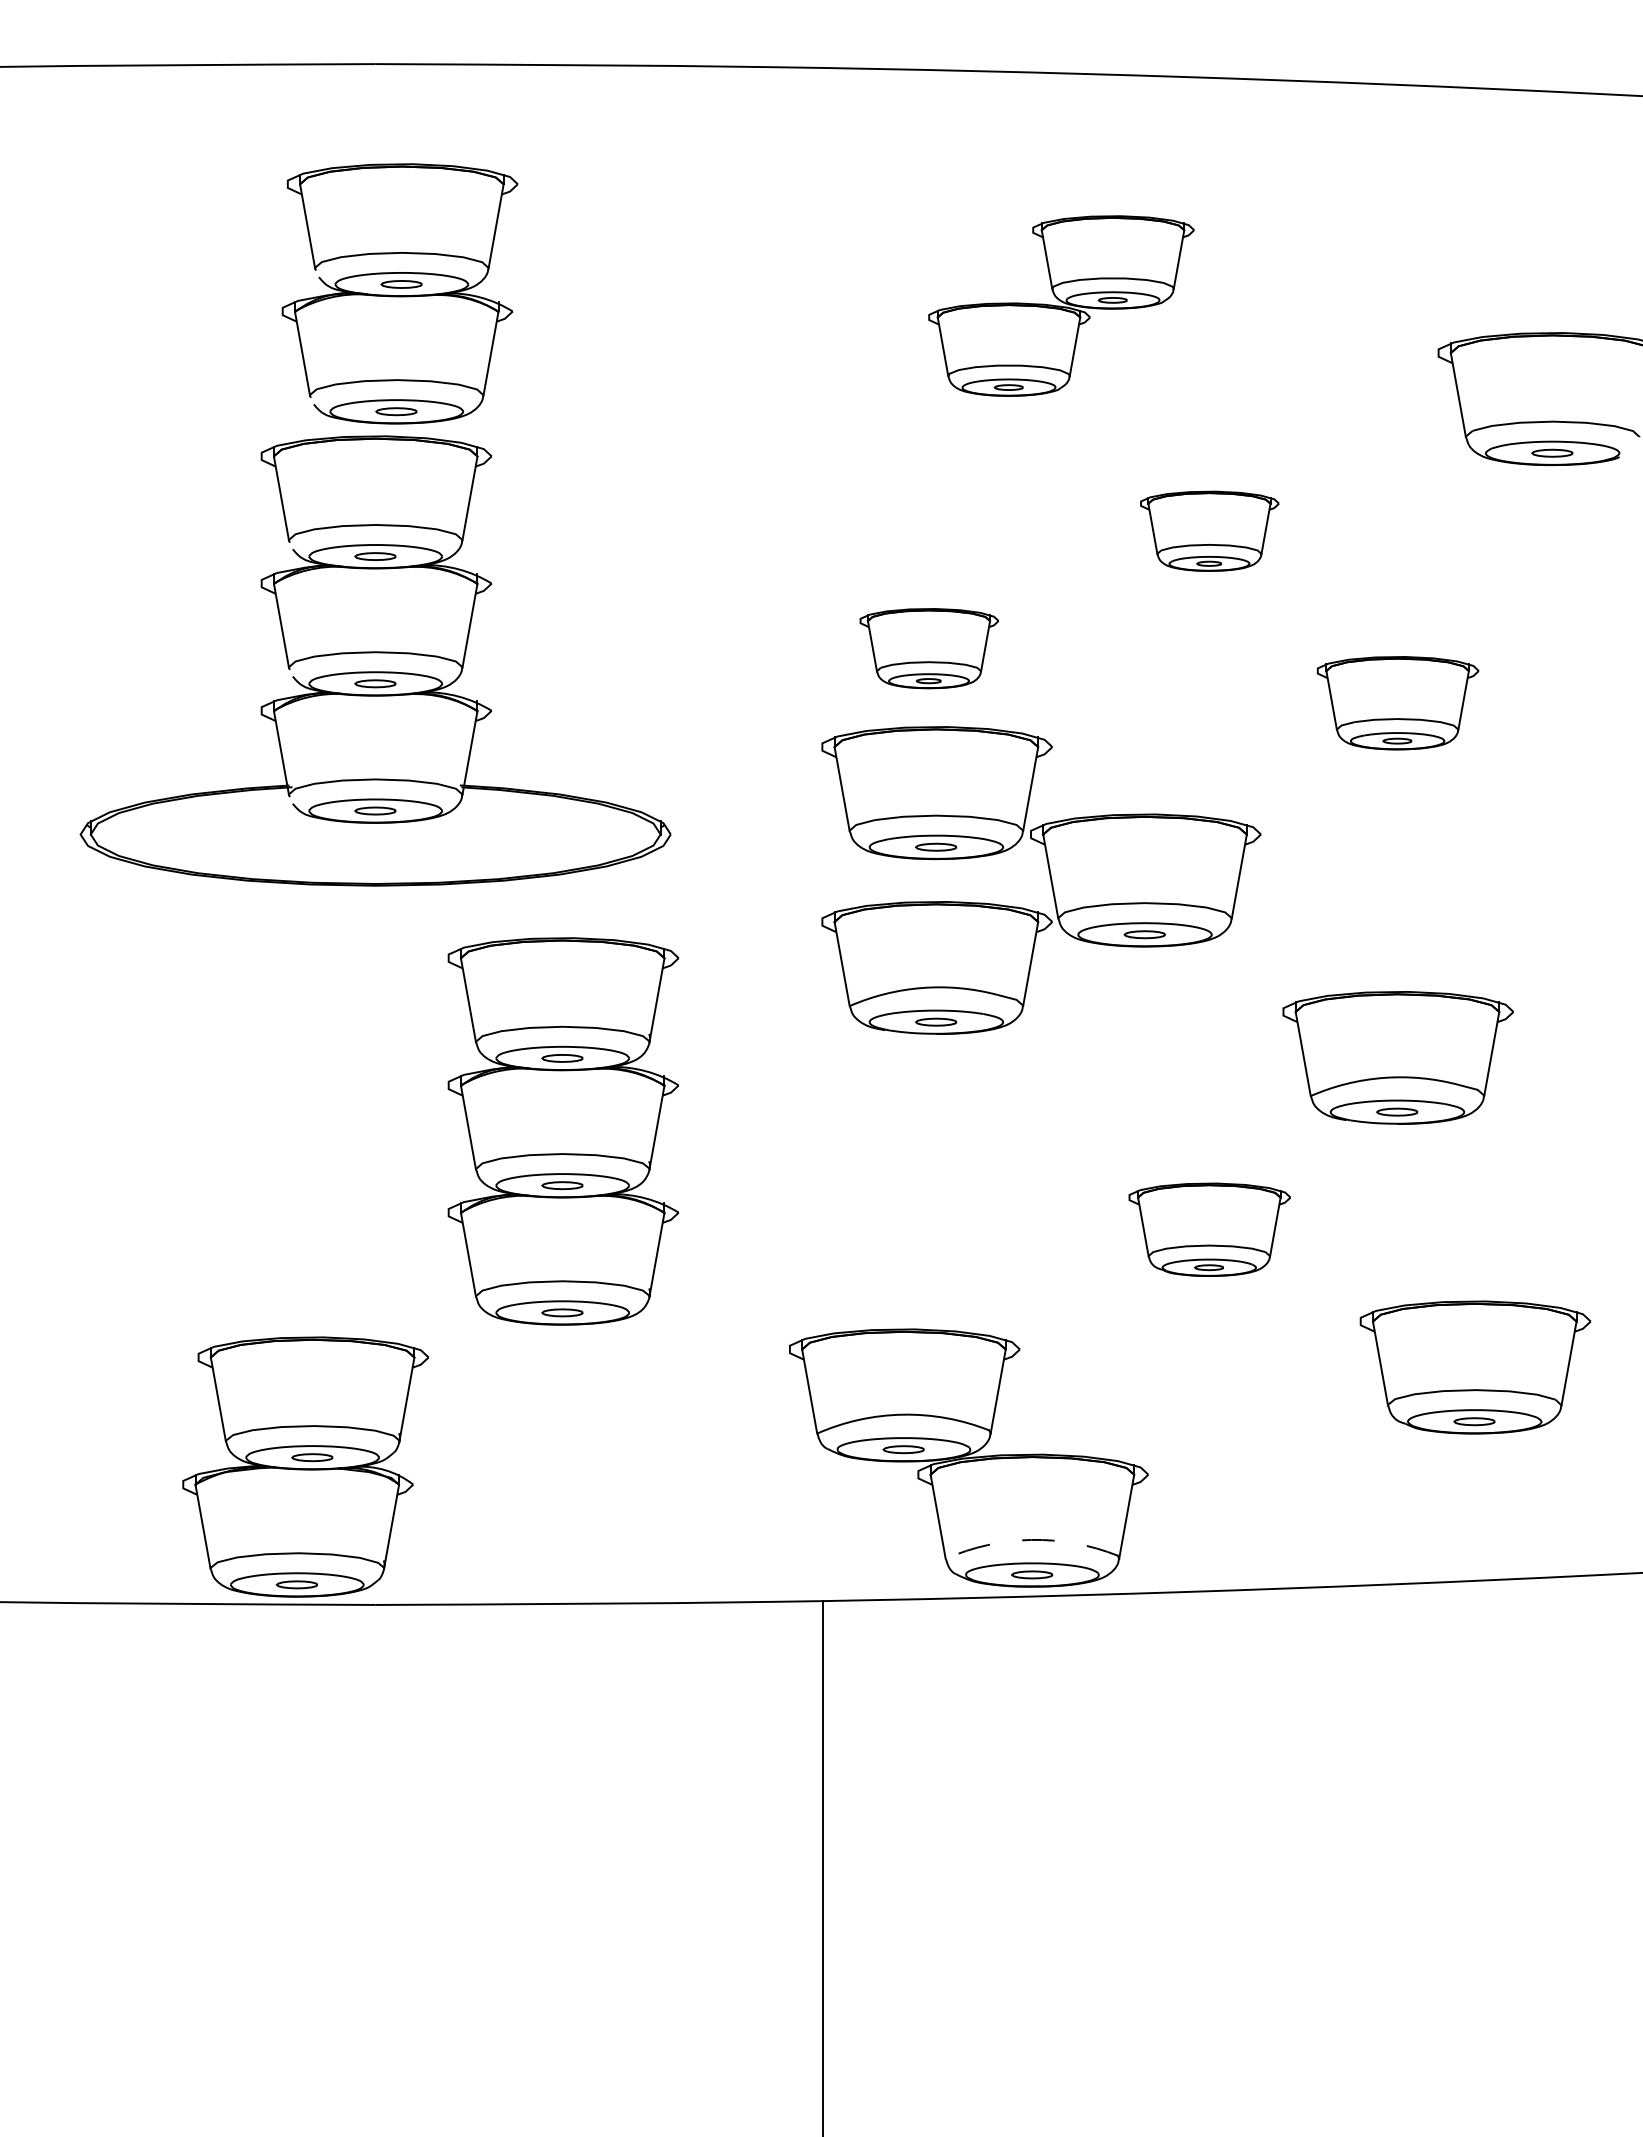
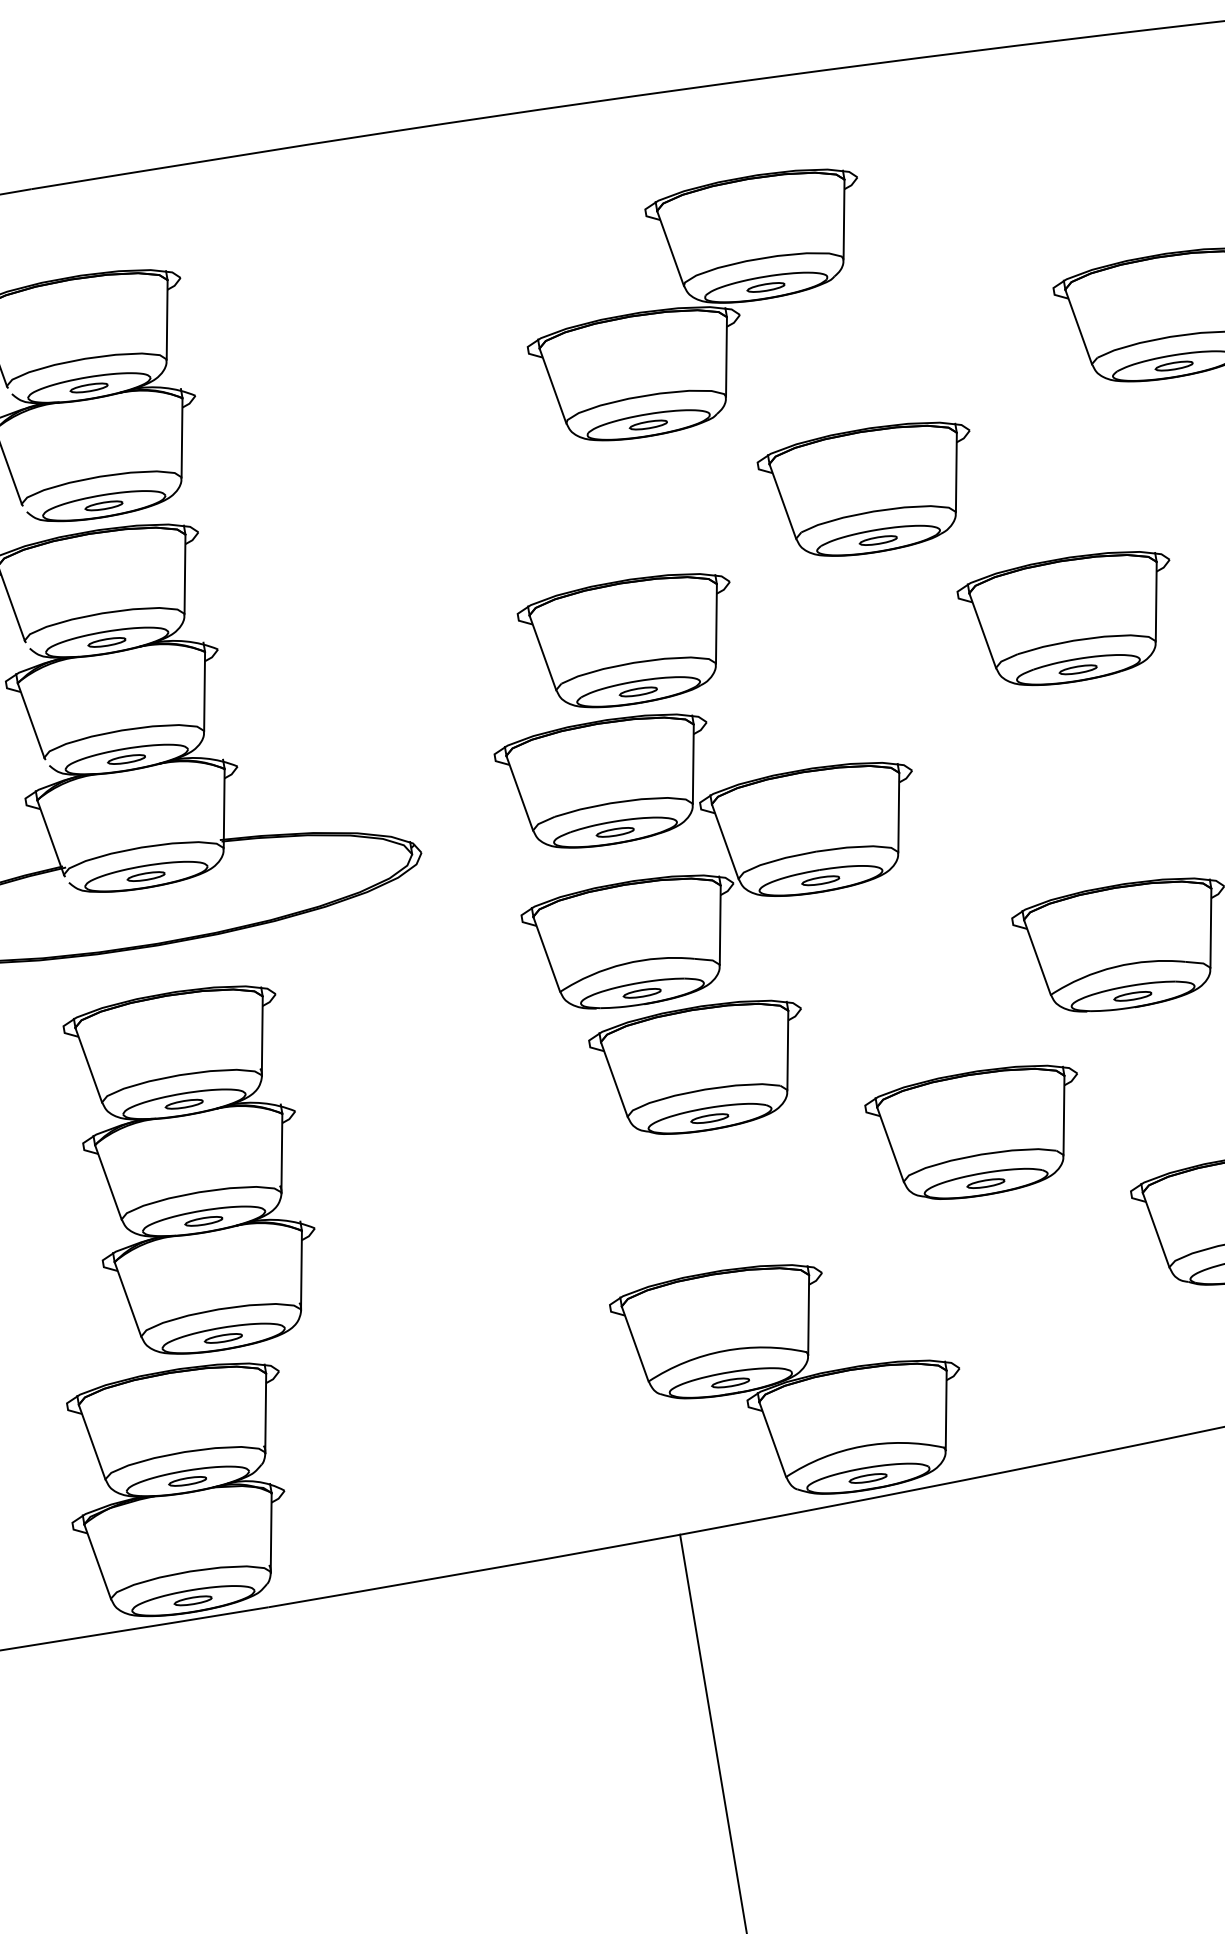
part: (1061, 305) -> (699, 305), size x1.43
part: (1209, 531) -> (870, 490), size x1.67
part: (929, 648) -> (631, 641), size x1.67
part: (1397, 703) -> (1070, 620), size x1.43
part: (1049, 876) -> (724, 841), moved
part: (929, 1112) -> (702, 1068), added
part: (563, 1131) -> (196, 1171), moved
part: (1209, 1229) -> (978, 1133), size x1.43
arc: (1031, 1539) -> (862, 1446), dashed -> solid

